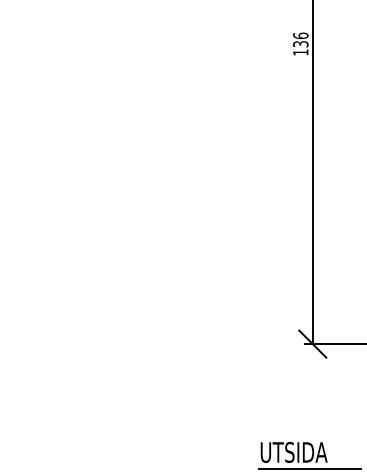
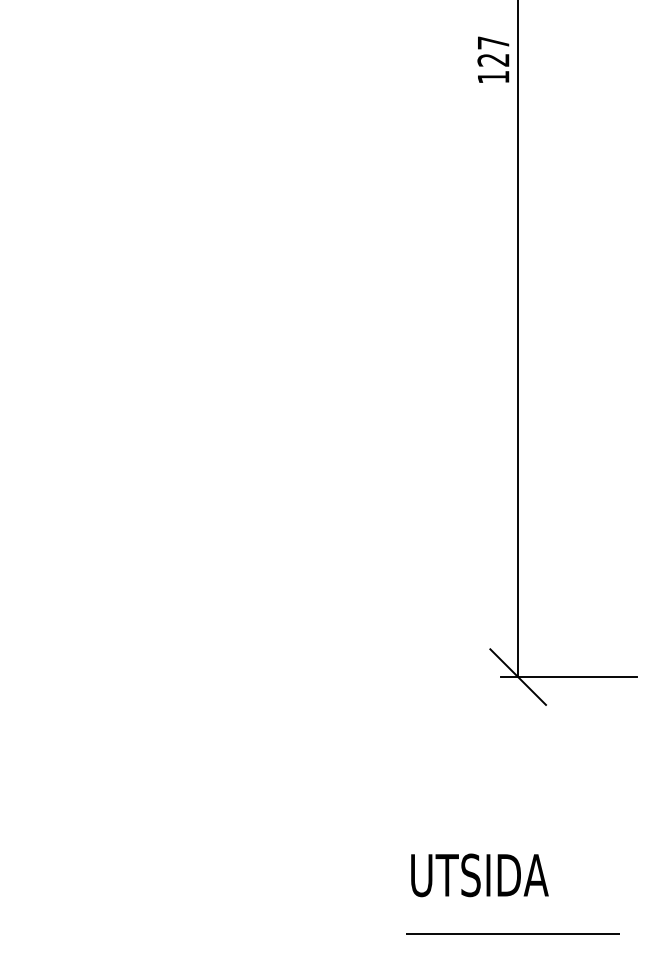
text: (300, 39) -> (492, 50), 136 -> 127
text: (293, 452) -> (478, 875), moved

